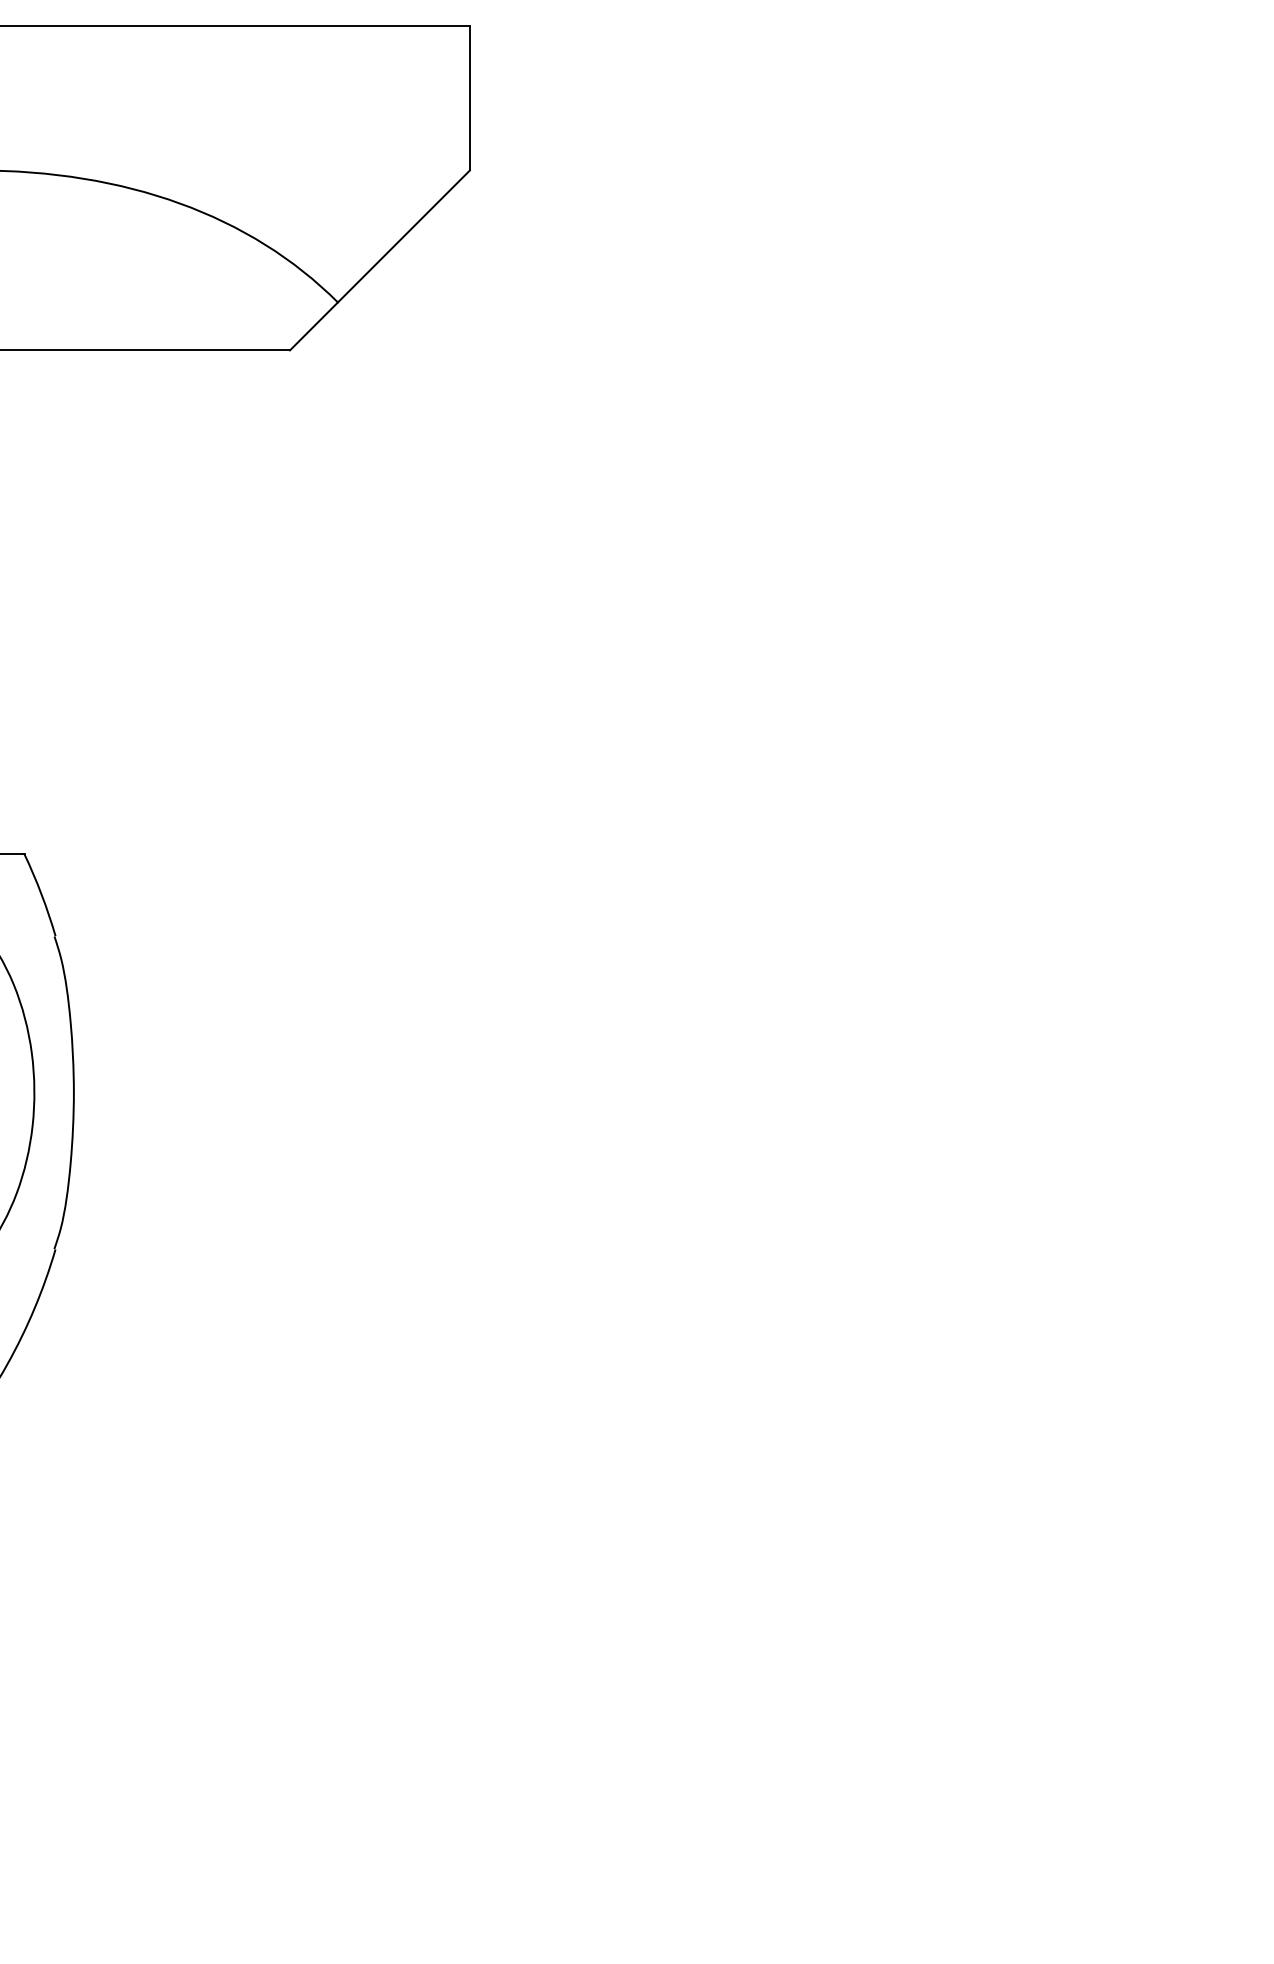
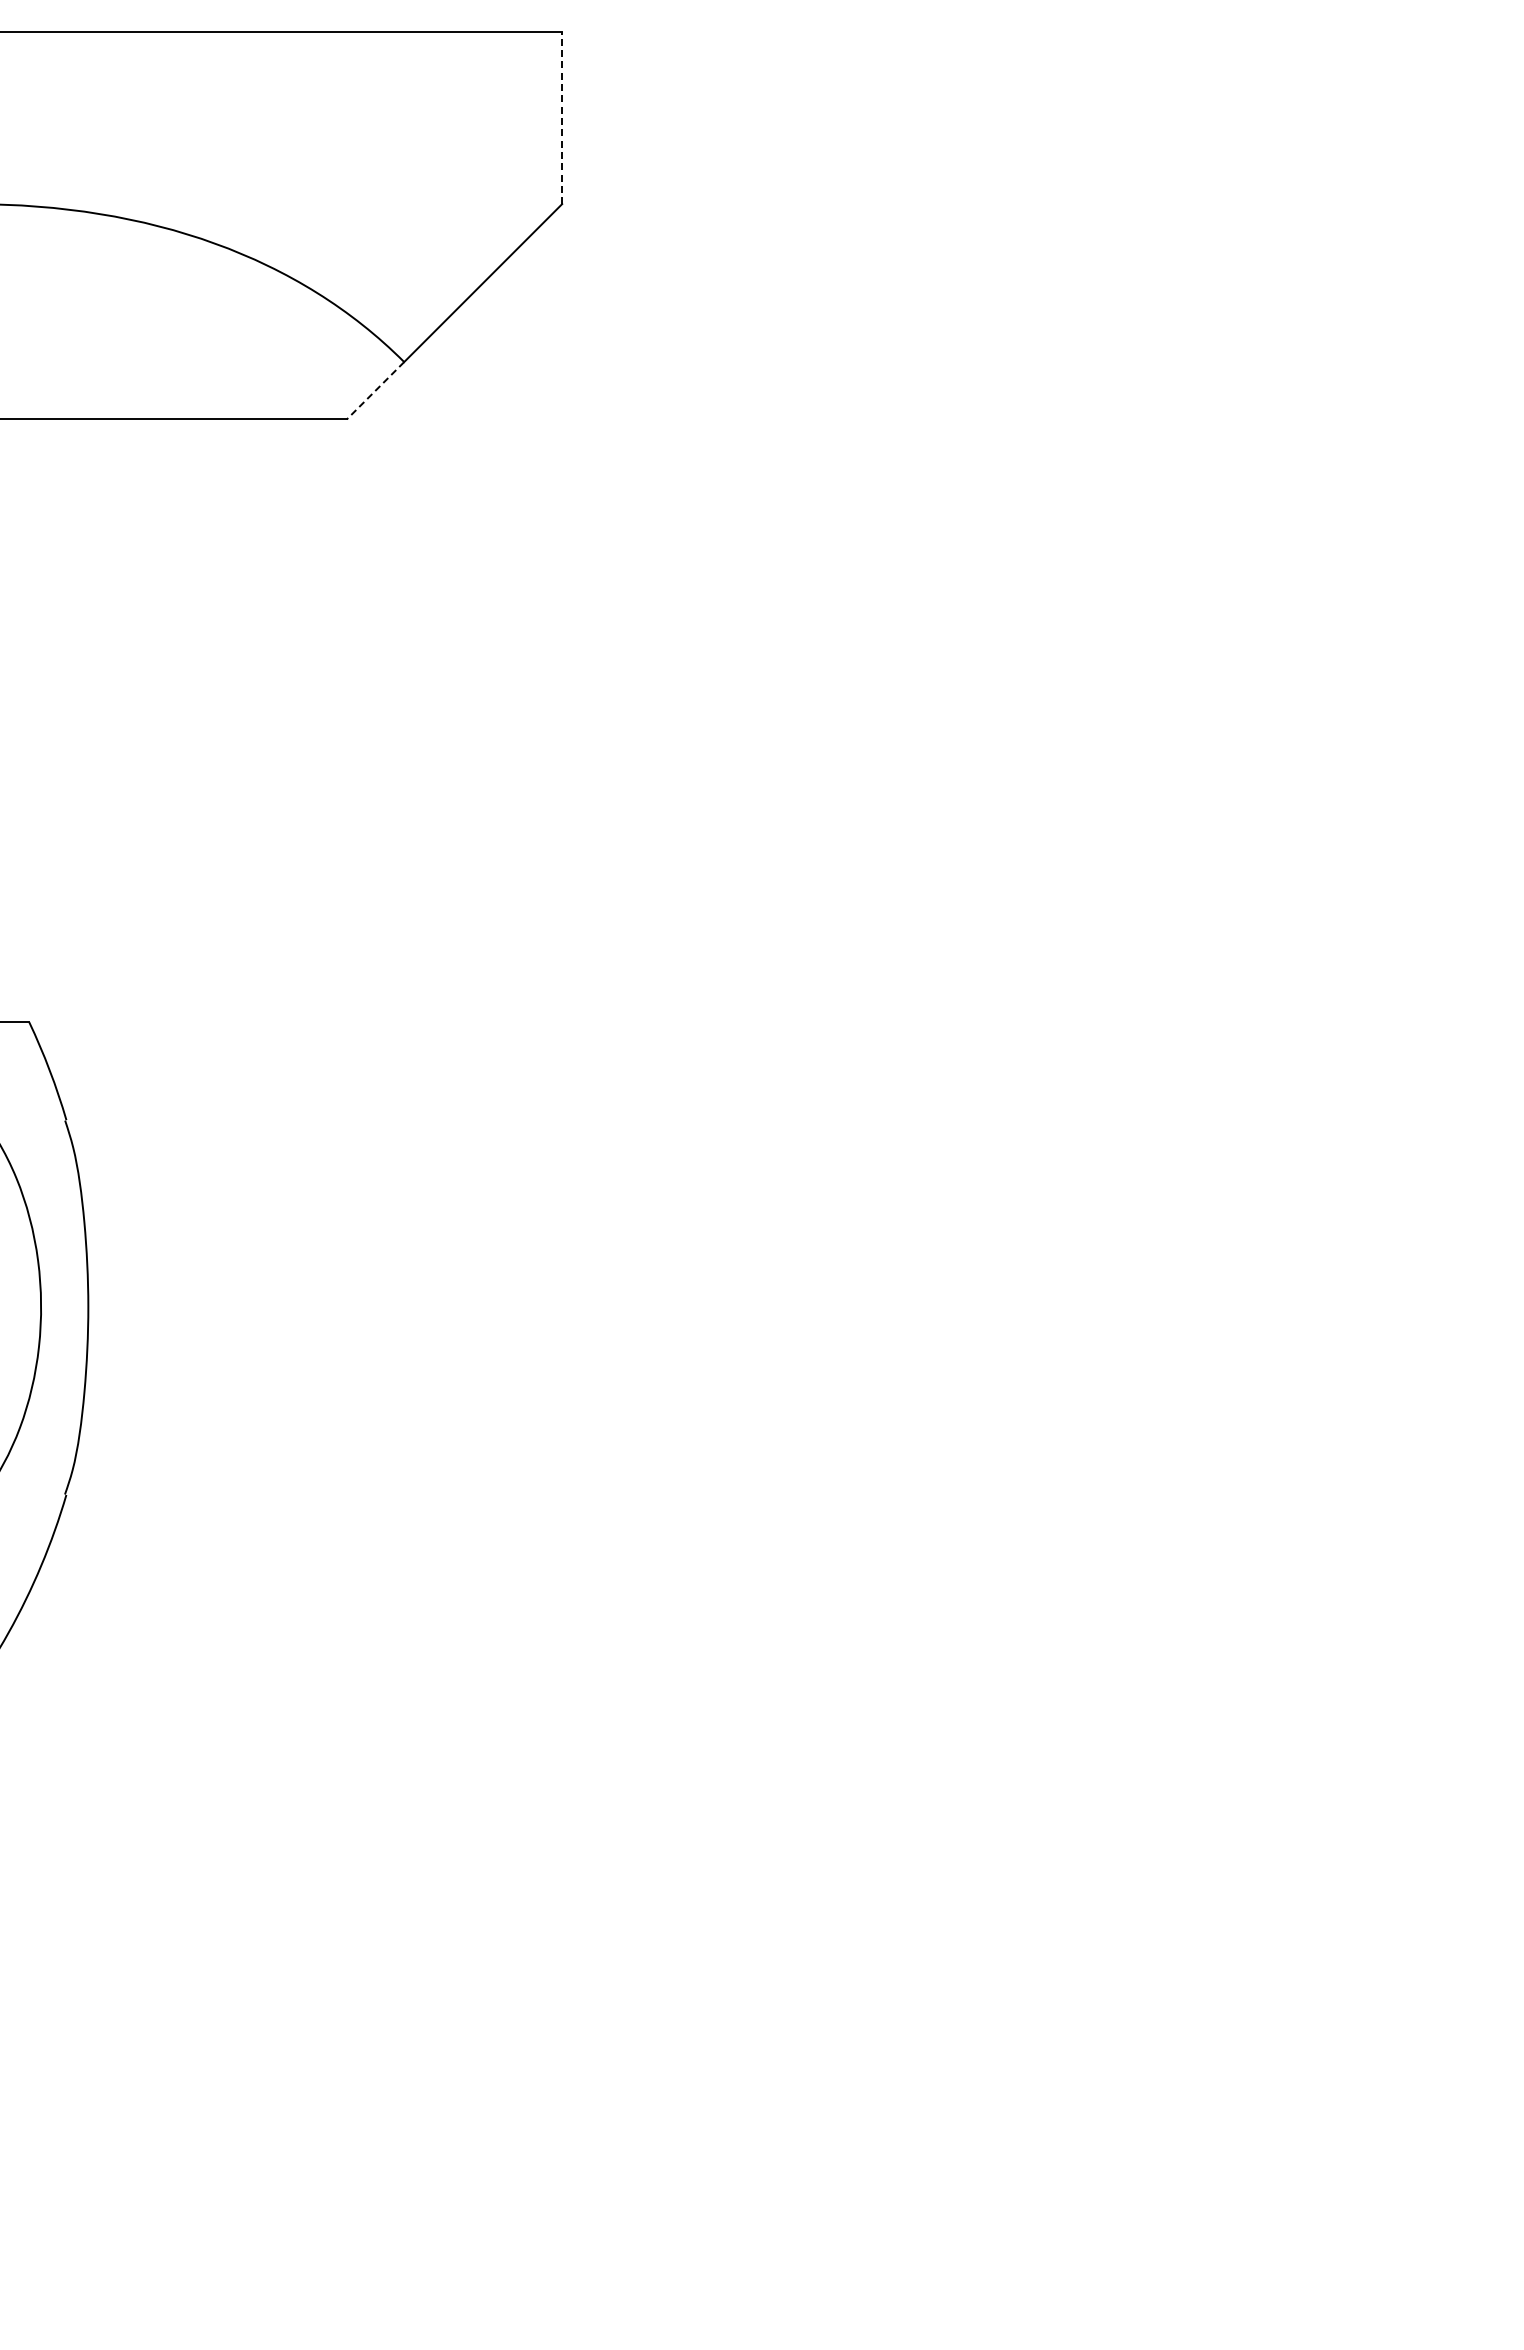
line: (470, 98) -> (562, 117), solid -> dashed
line: (313, 326) -> (375, 390), solid -> dashed

